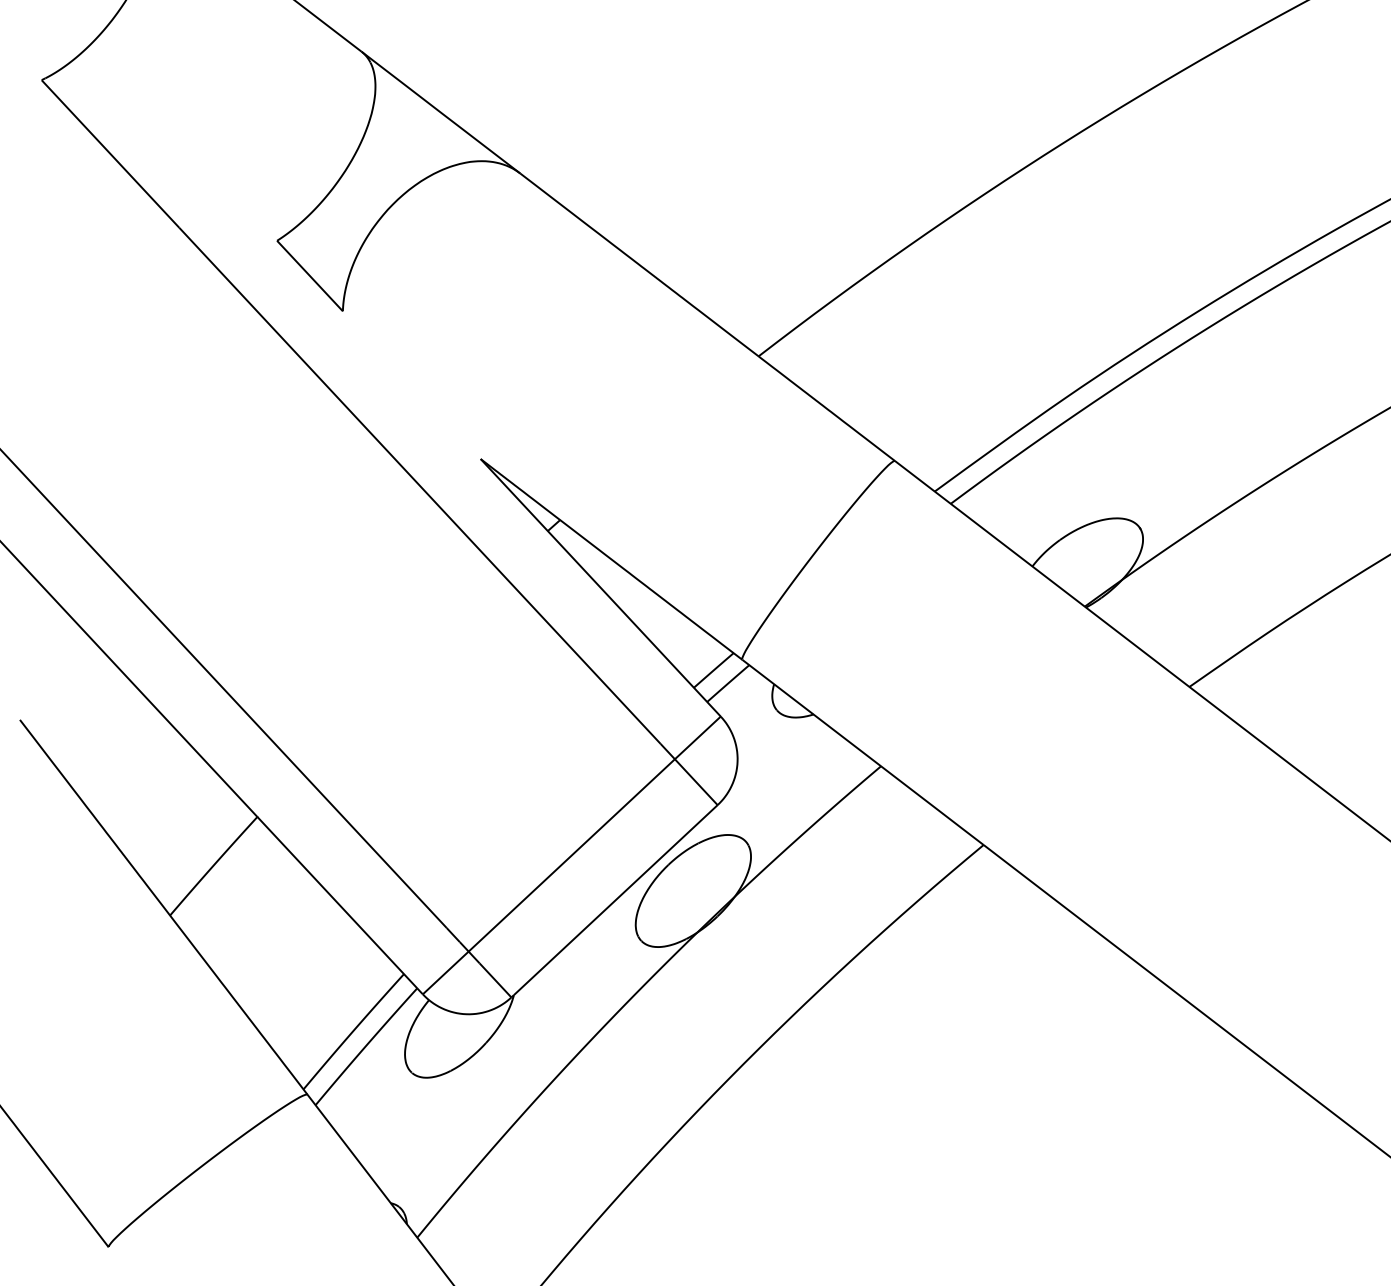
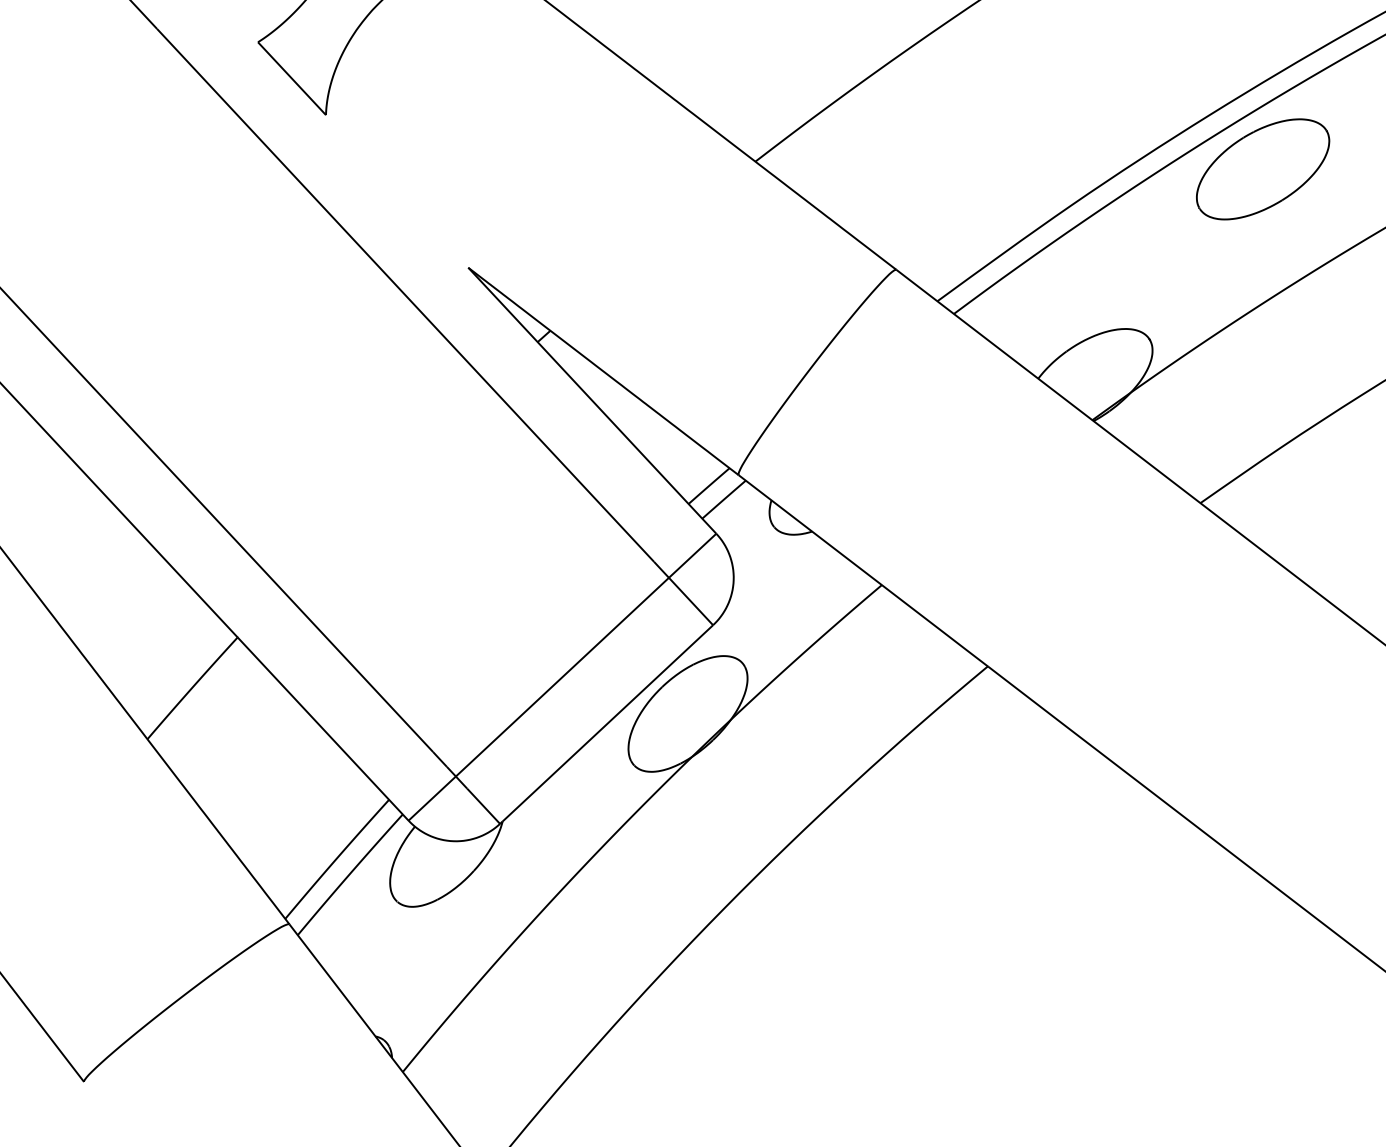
part: (1250, 363) -> (1263, 169), added

